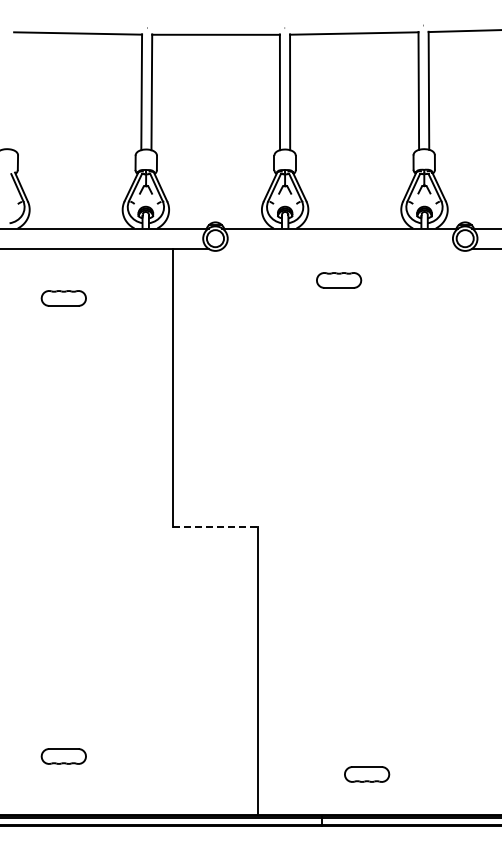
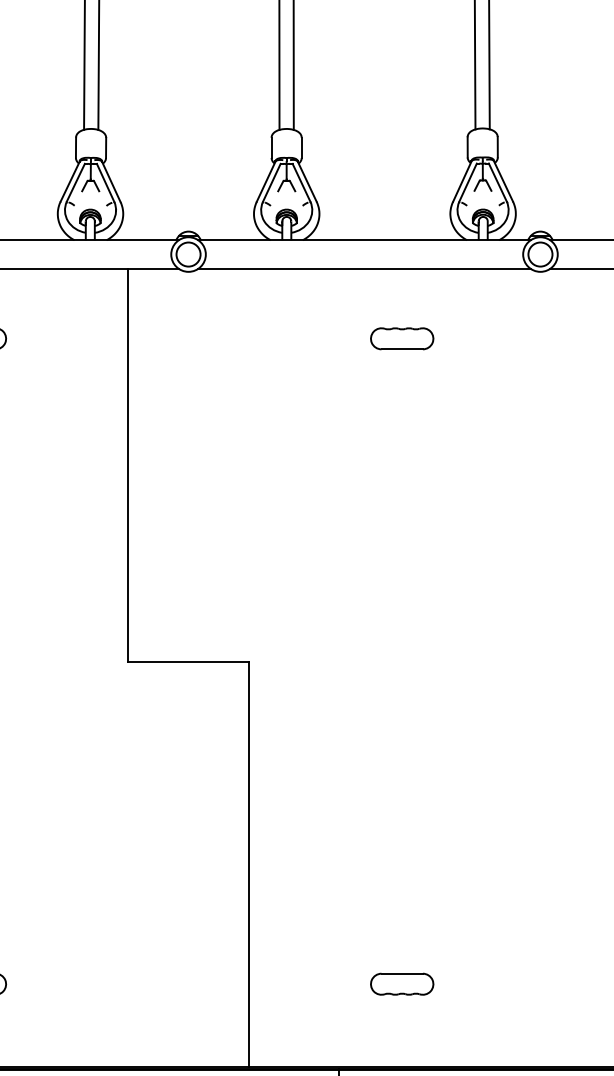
line: (340, 248) -> (364, 268), added
part: (339, 280) -> (402, 338), moved
line: (215, 527) -> (188, 661), dashed -> solid
part: (367, 774) -> (402, 984), moved

